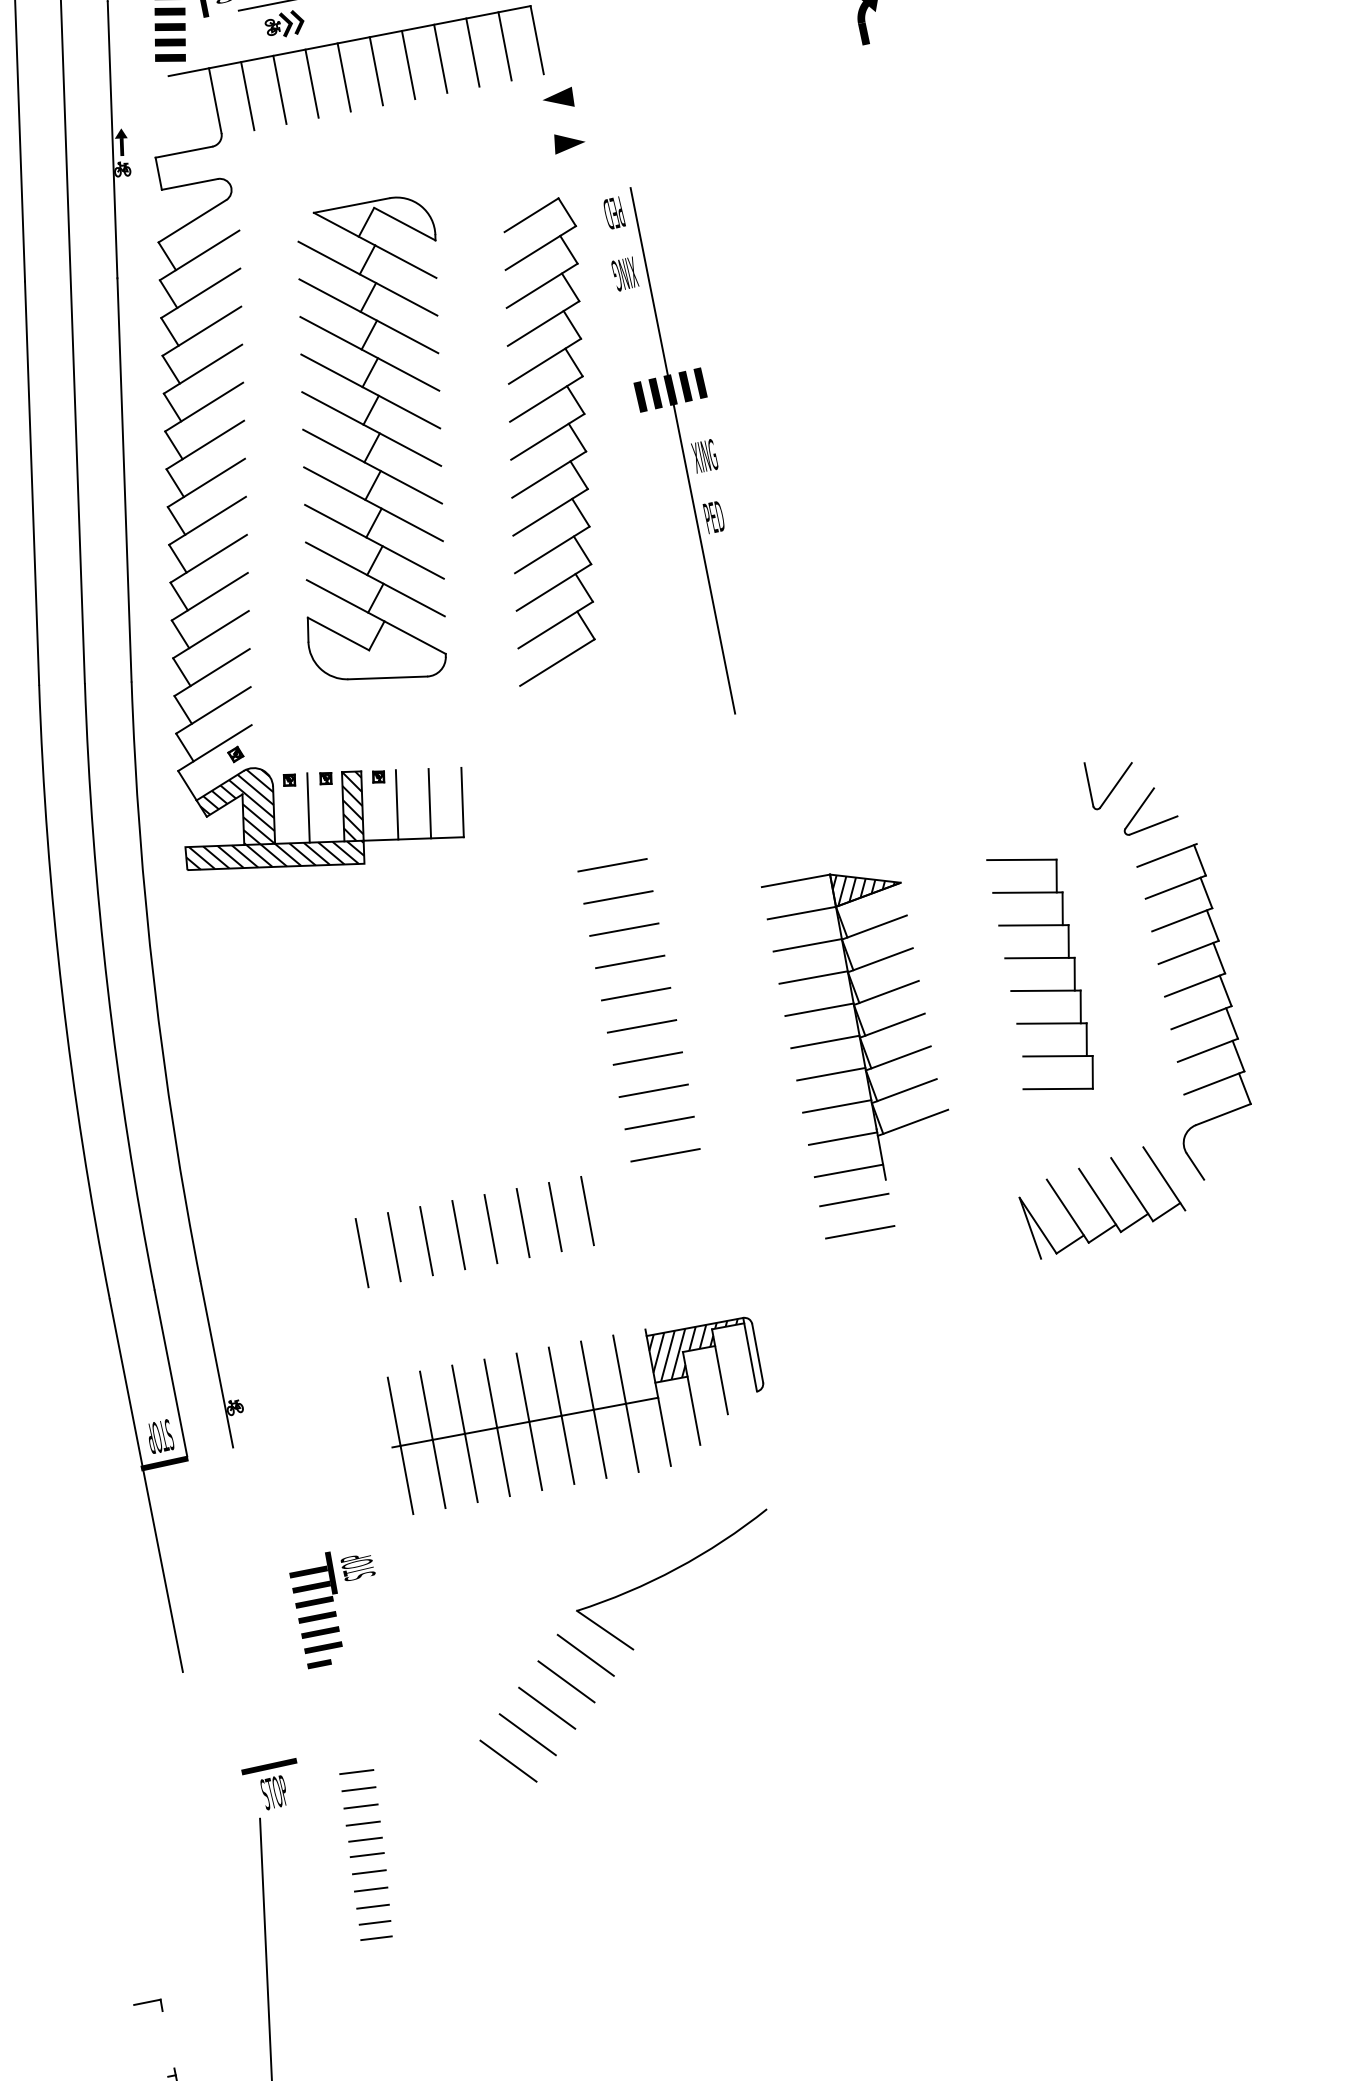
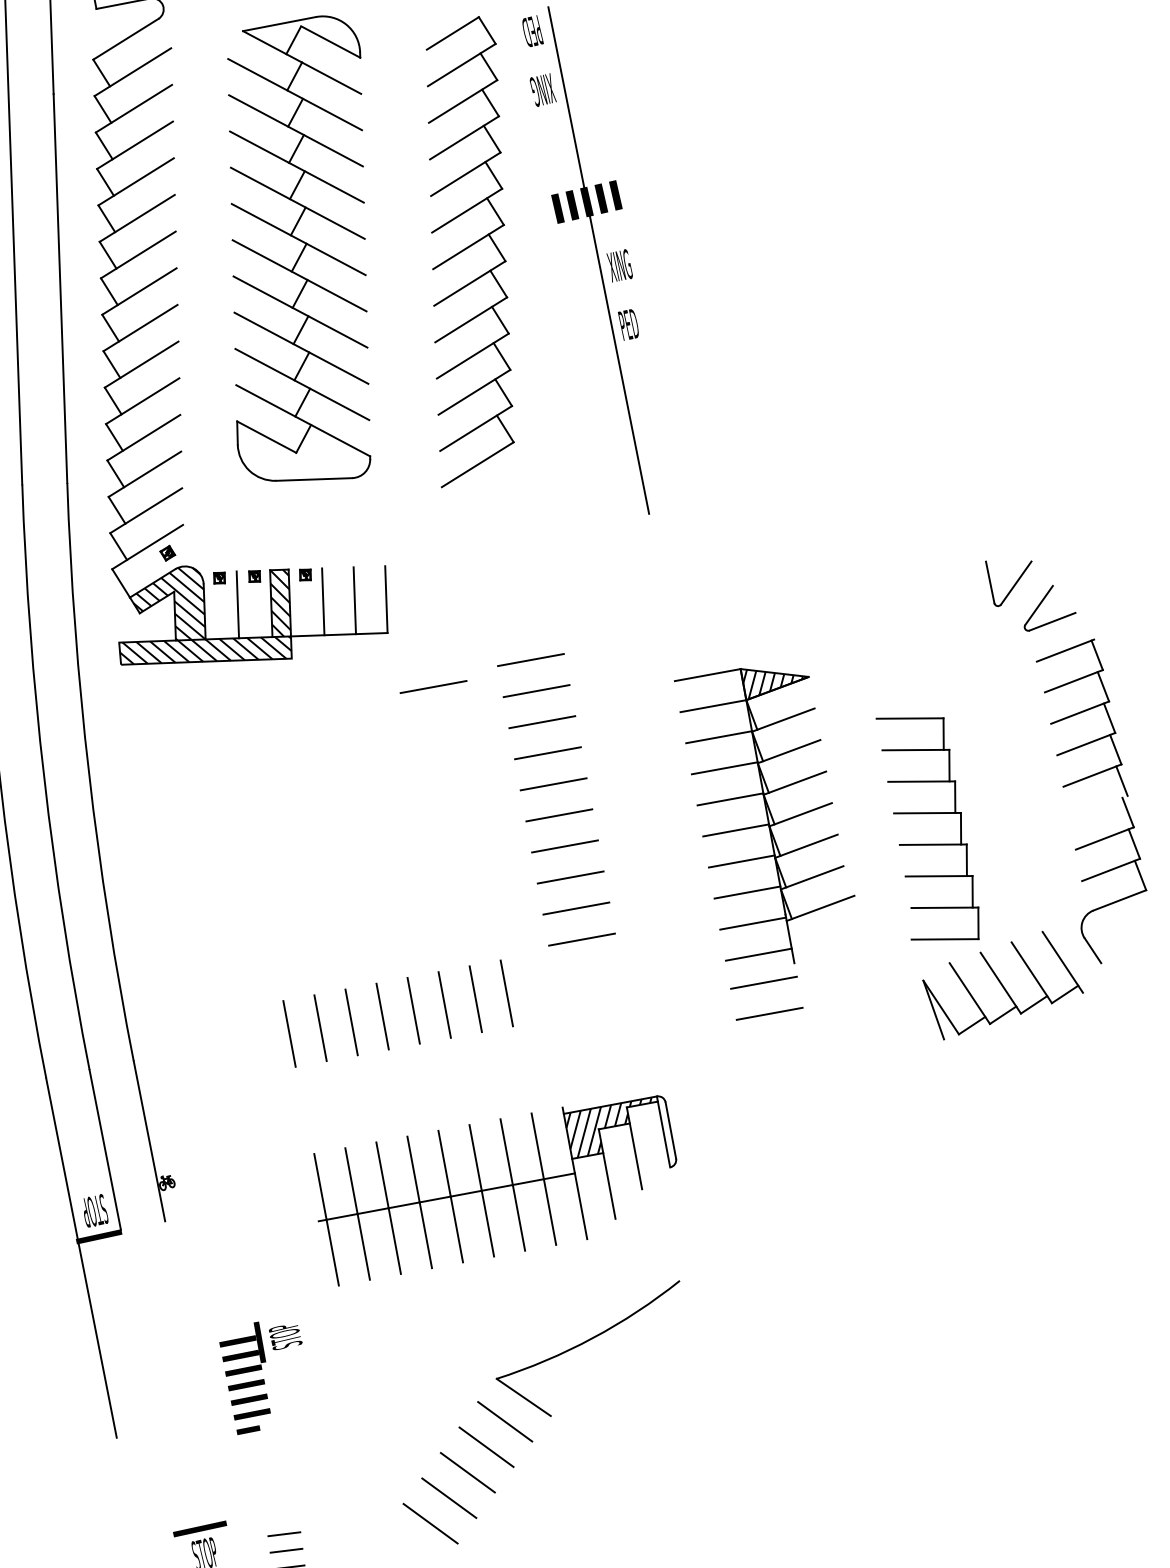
line: (511, 893) -> (433, 687), added
part: (1039, 989) -> (927, 843), moved
line: (1201, 1017) -> (1098, 806), removed

